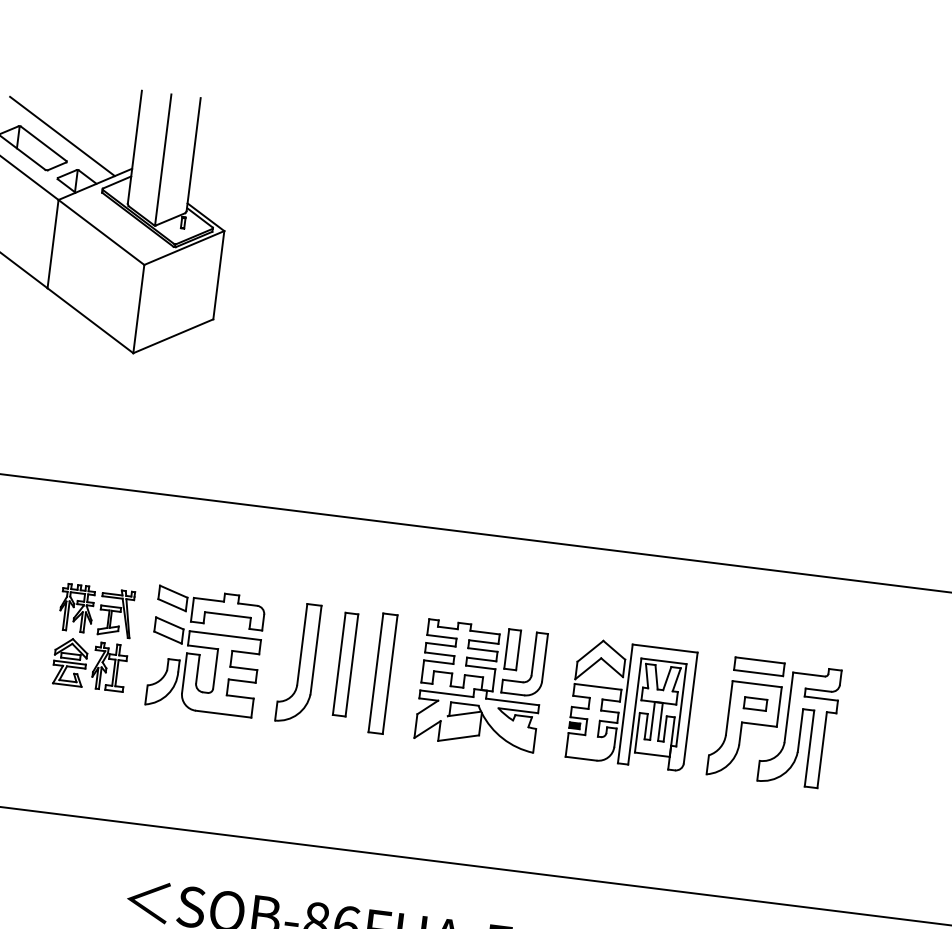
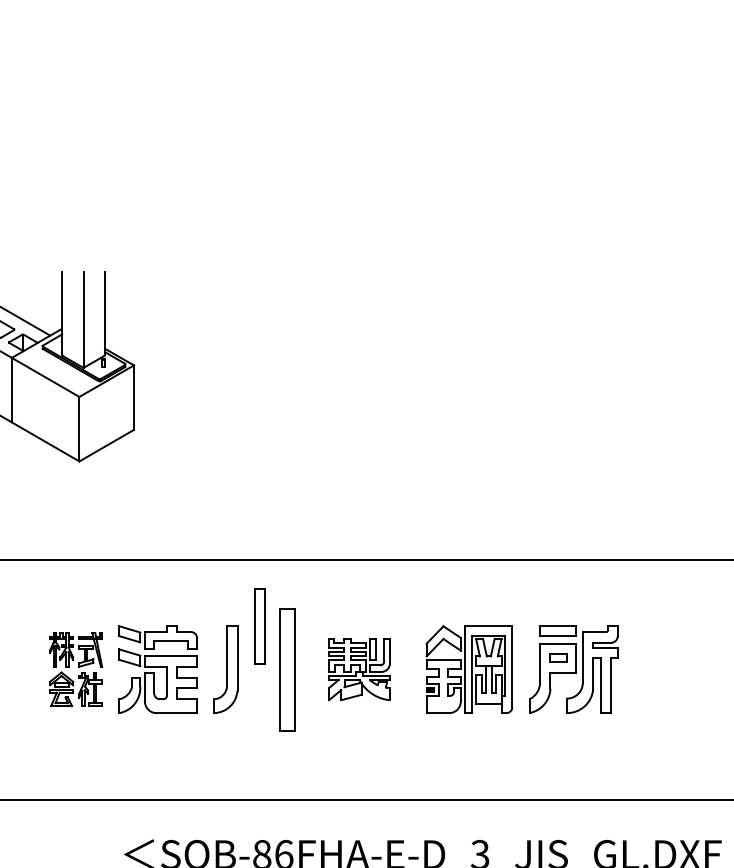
part: (344, 664) -> (259, 626), moved
part: (382, 673) -> (287, 669), size x1.4
part: (481, 685) -> (359, 669), size x0.7

